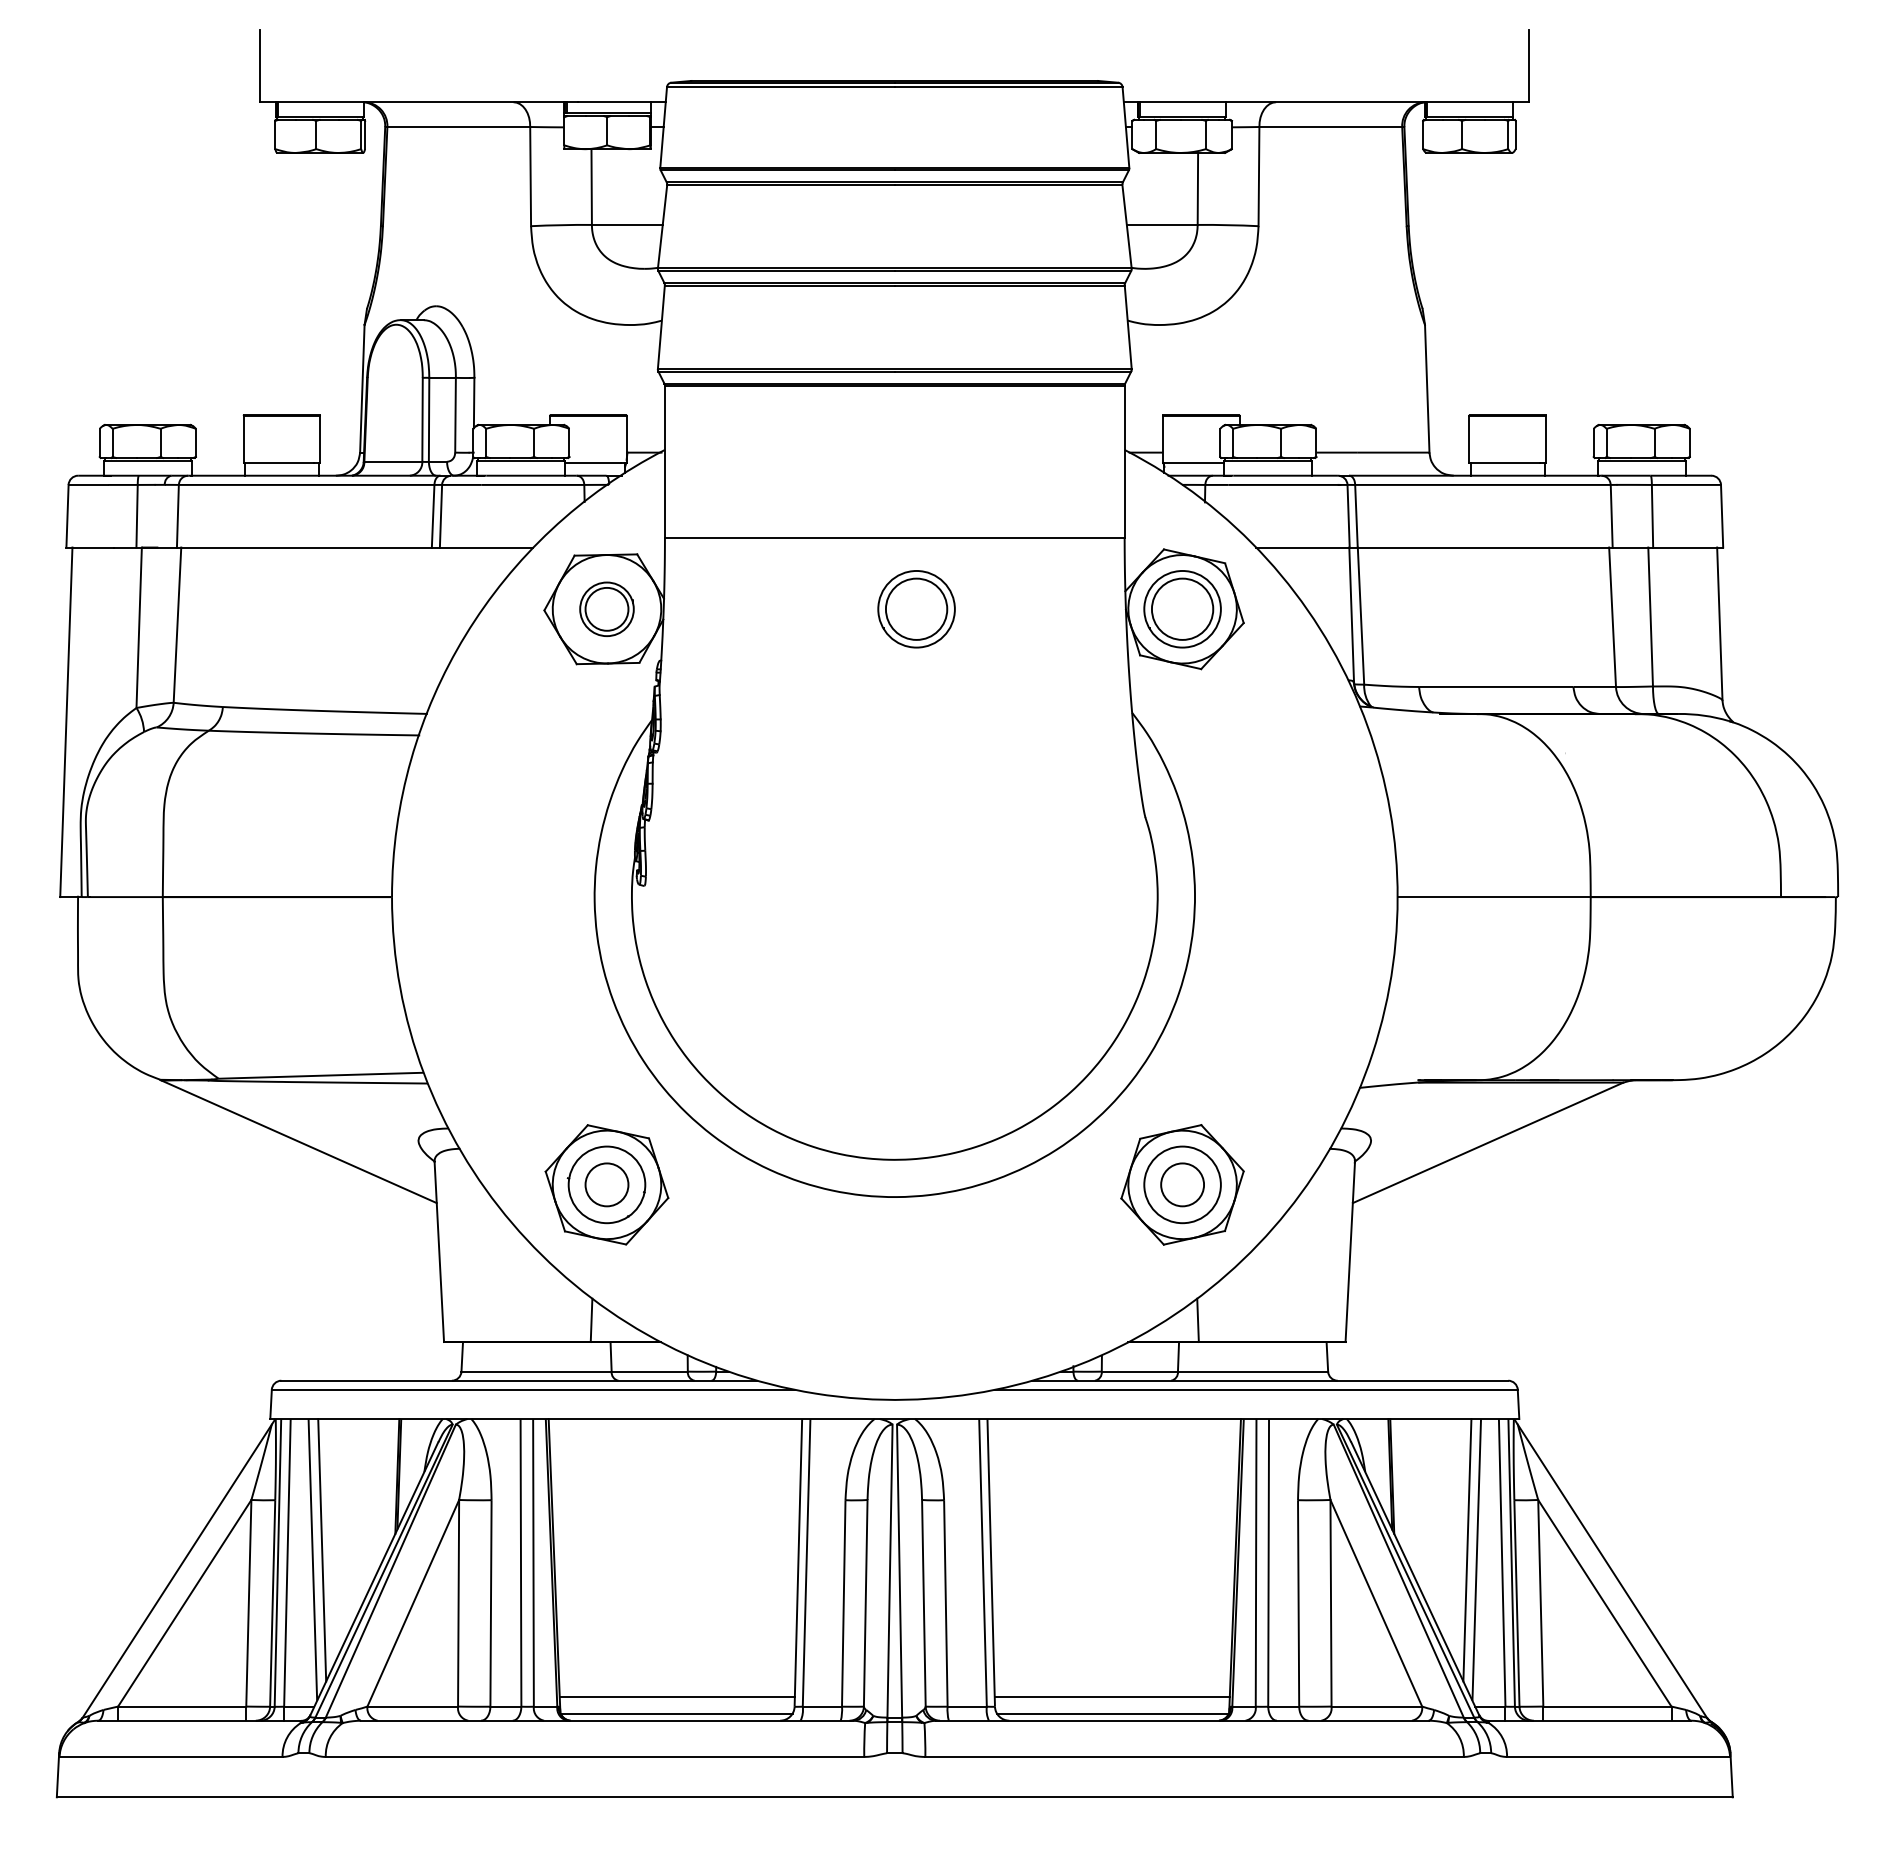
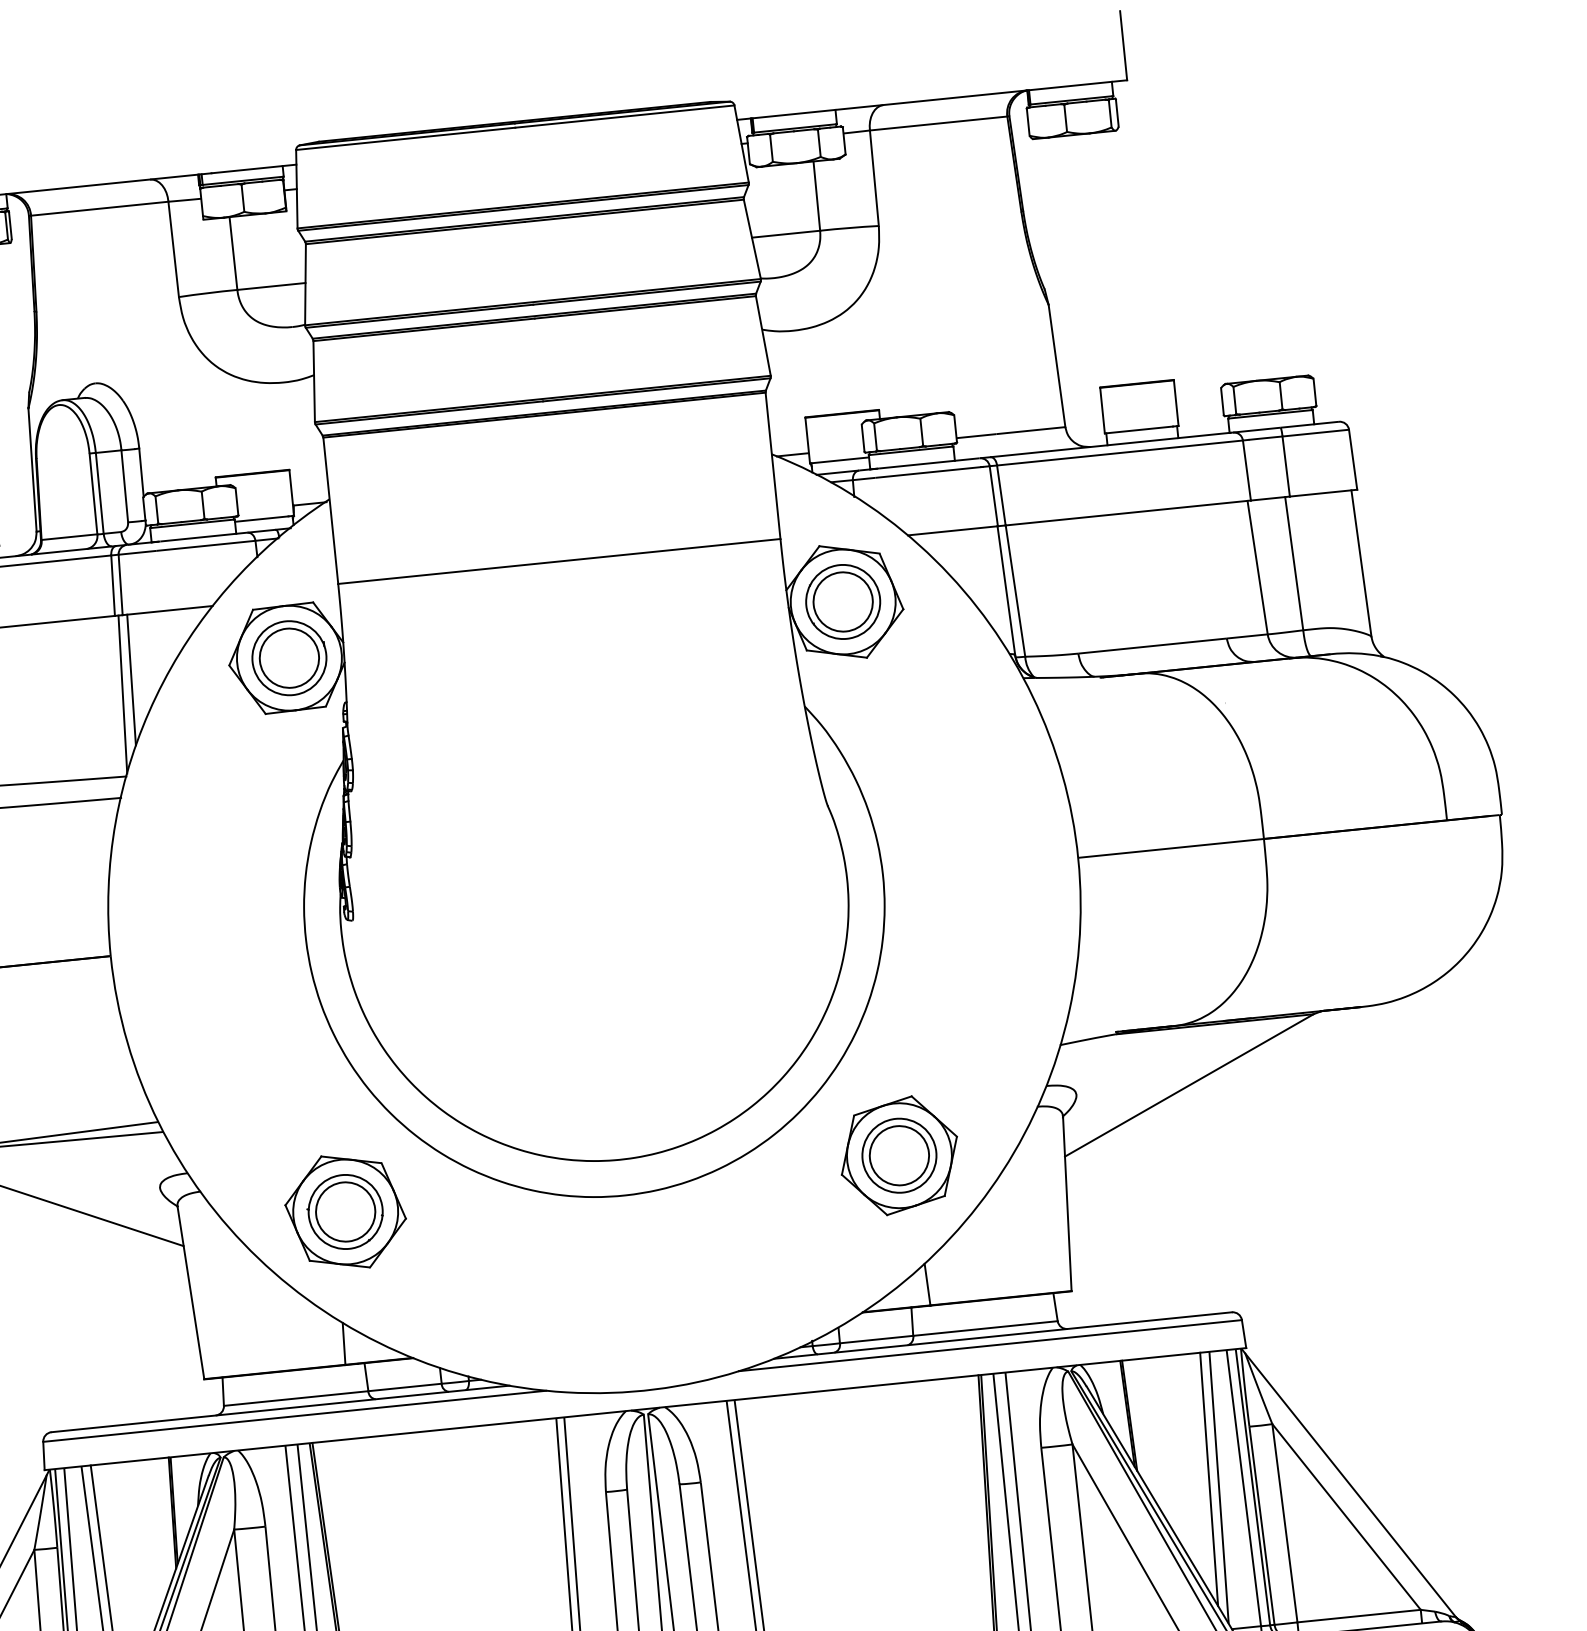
part: (606, 609) -> (288, 658), size x1.43
part: (916, 609) -> (587, 628), removed
line: (441, 614) -> (130, 679), added
line: (431, 628) -> (122, 693), added
circle: (606, 1184) -> (345, 1211), size x1.43
circle: (1182, 1184) -> (899, 1155), size x1.43

